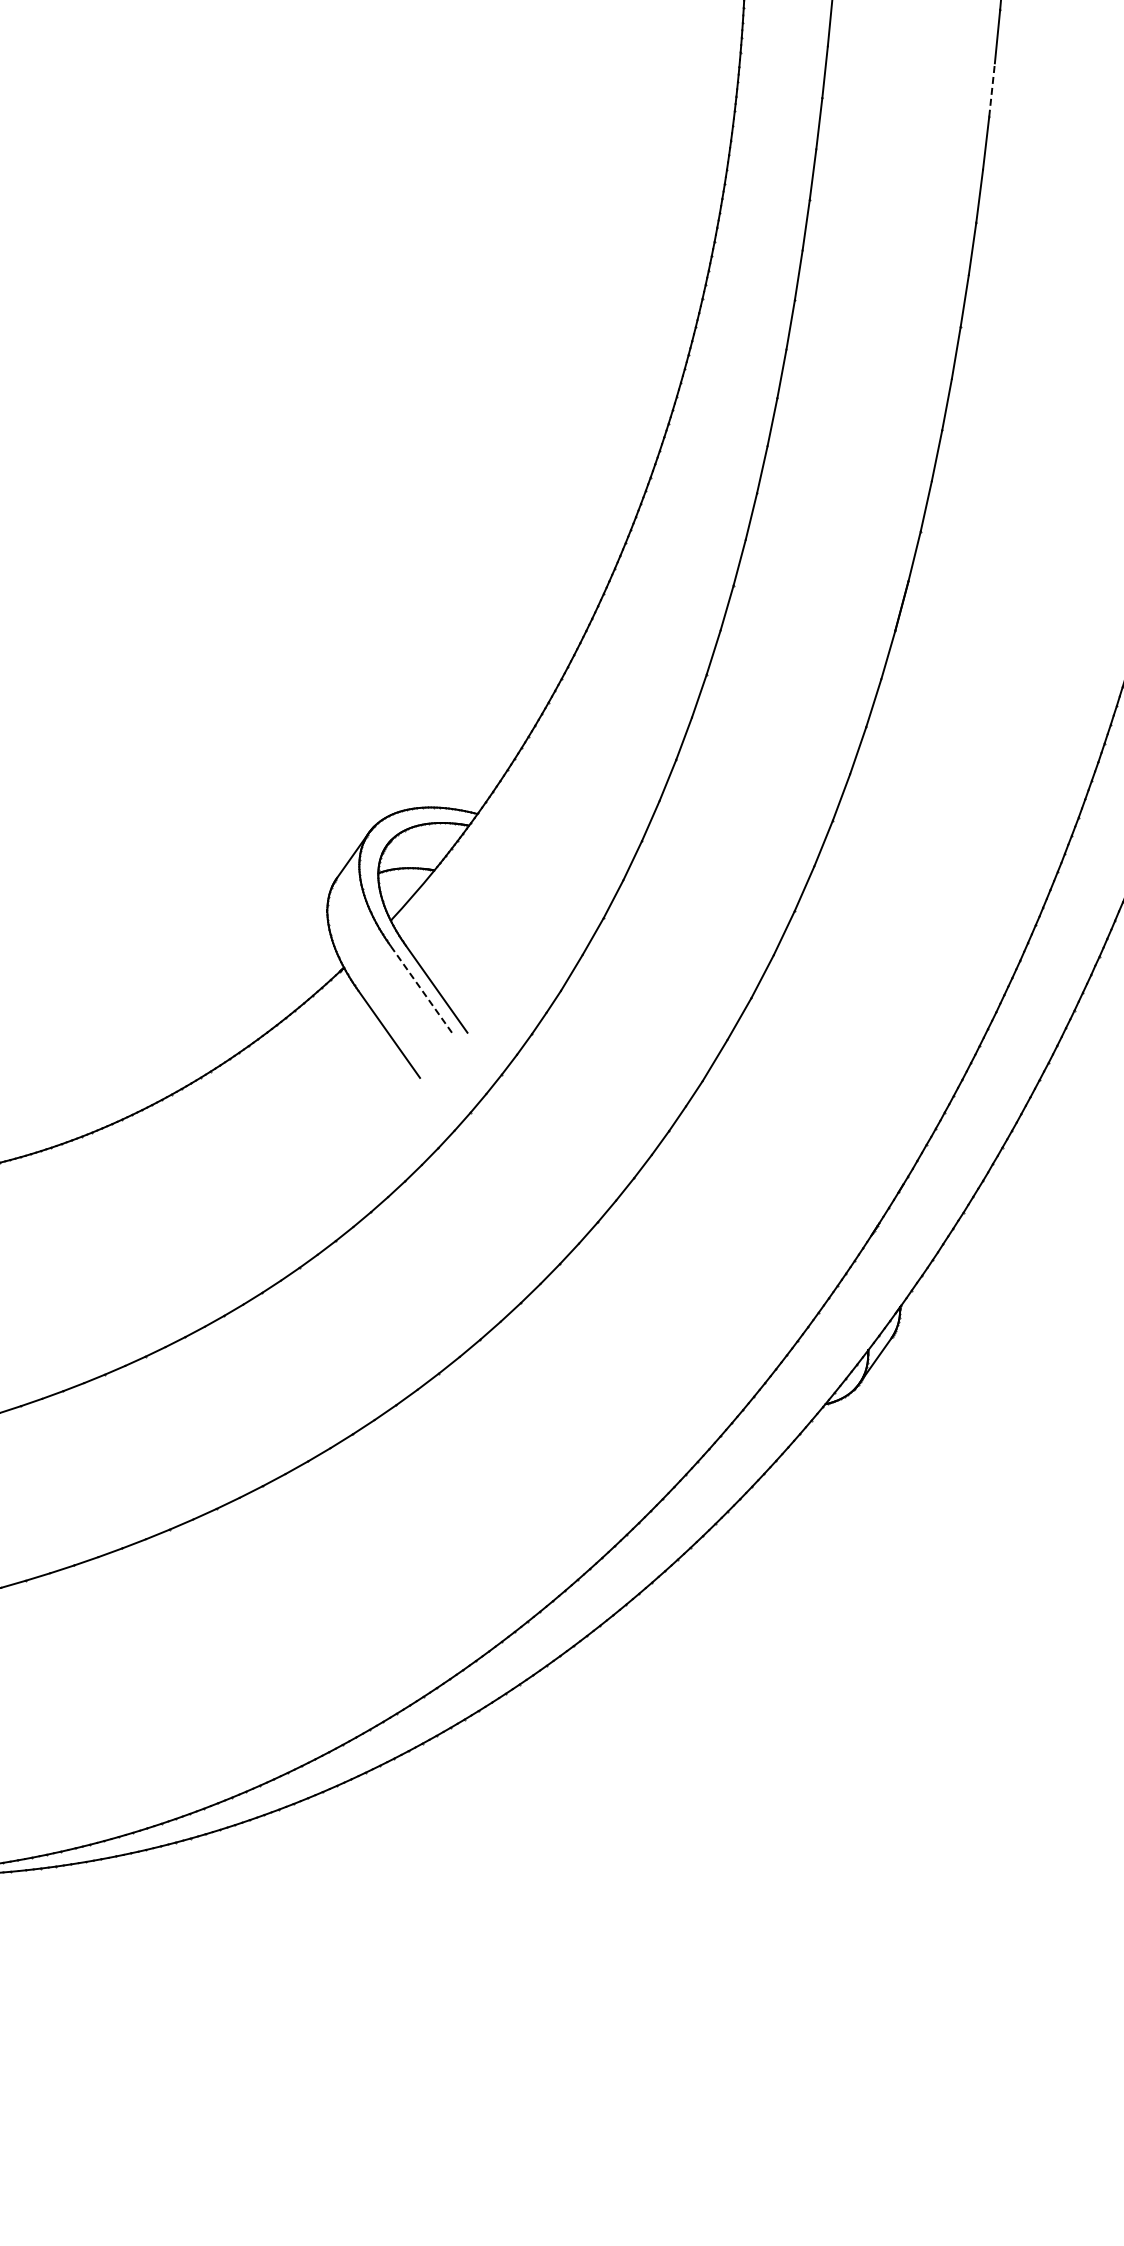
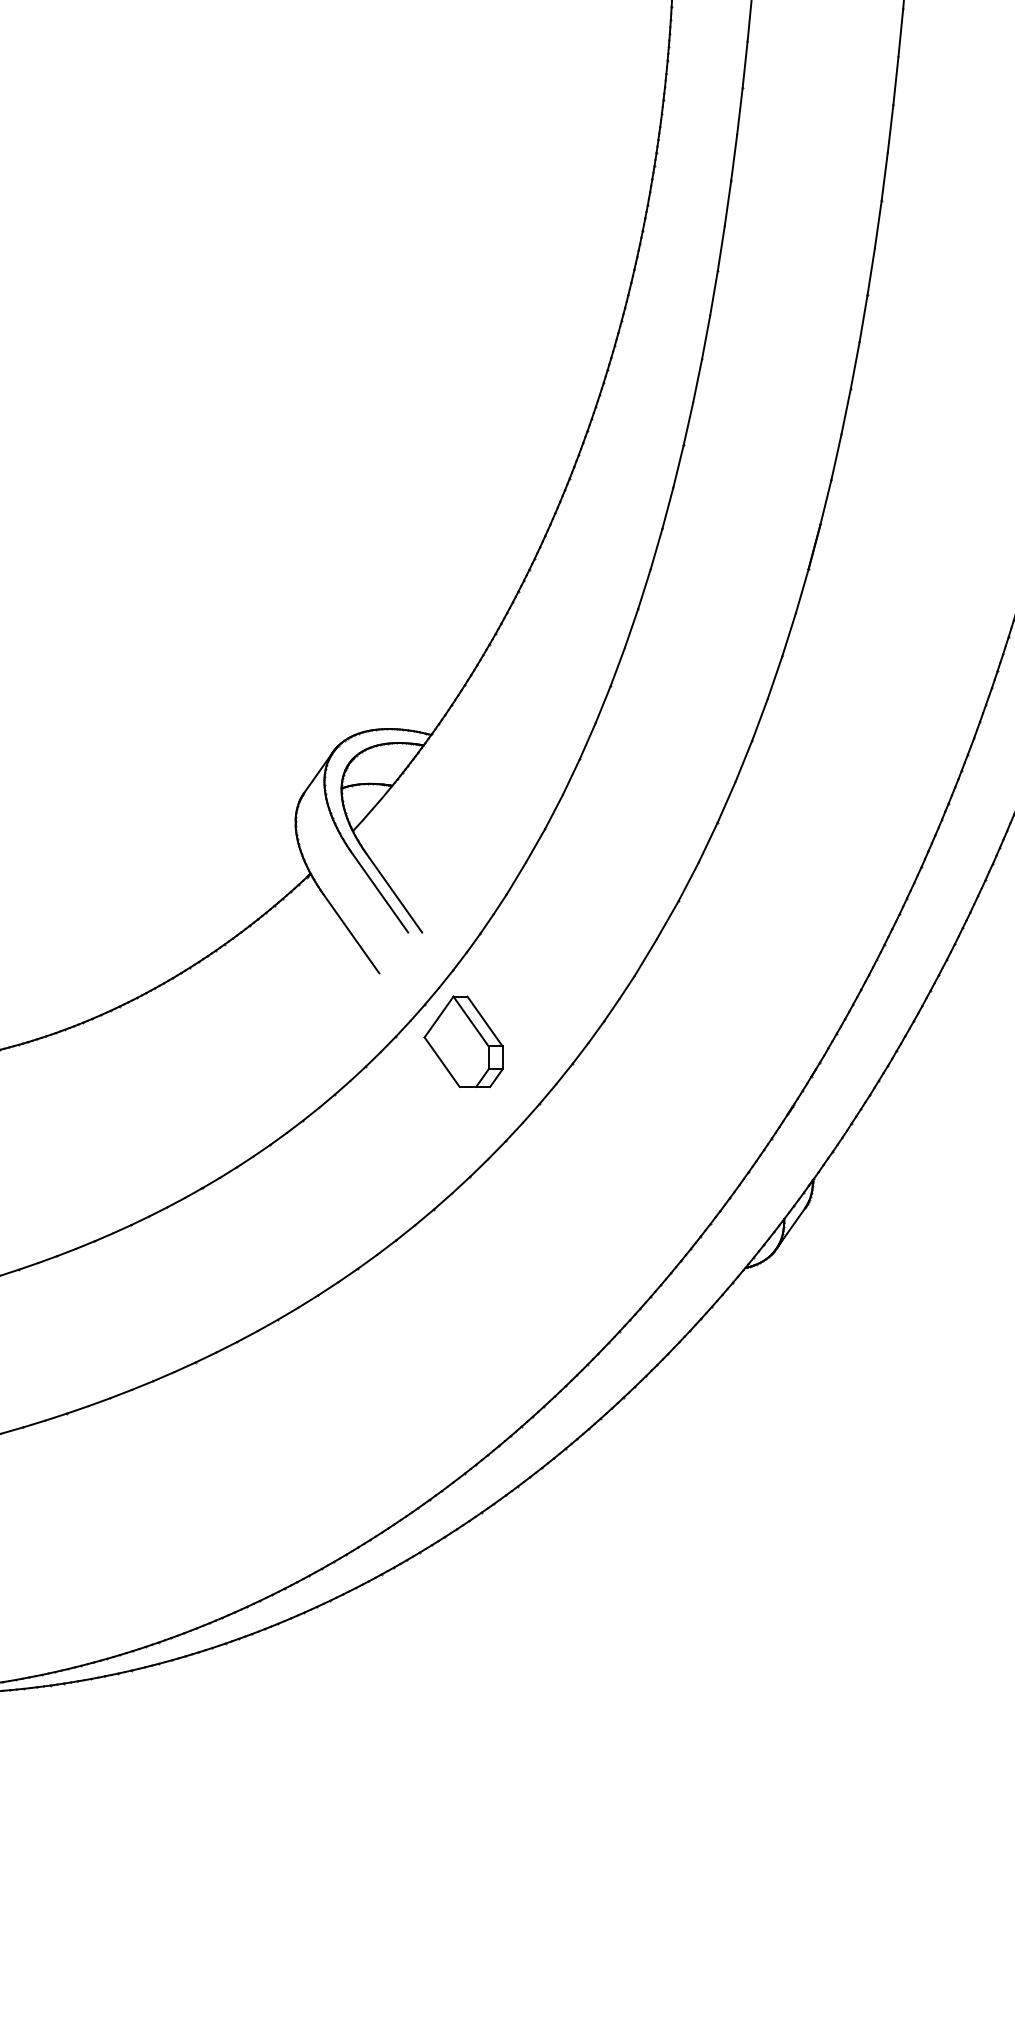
line: (992, 90) -> (896, 81), dashed -> solid
line: (420, 988) -> (379, 892), dashed -> solid
part: (513, 1153) -> (463, 1041), added

